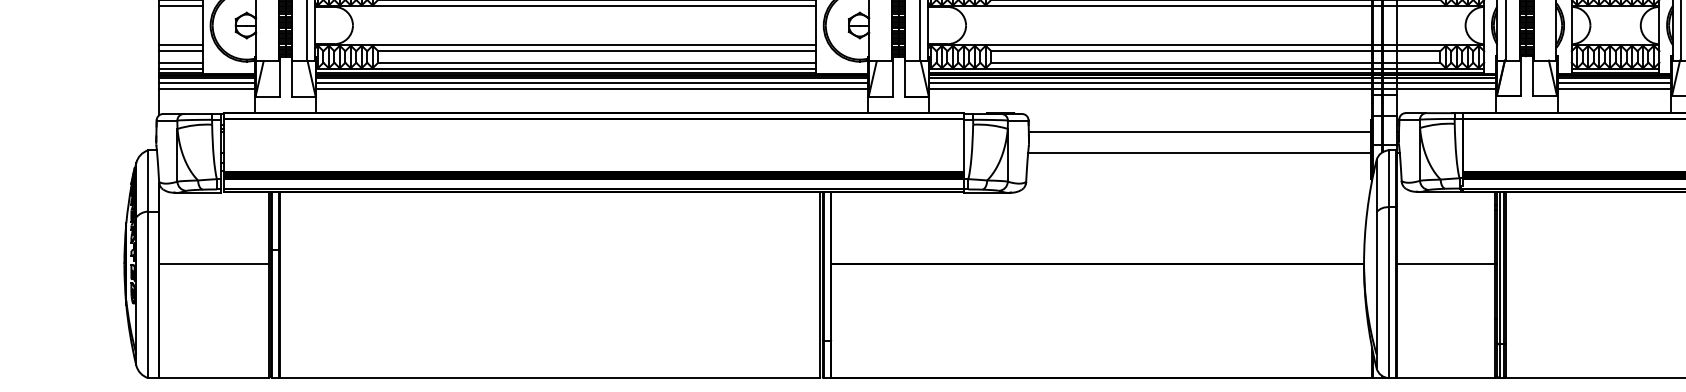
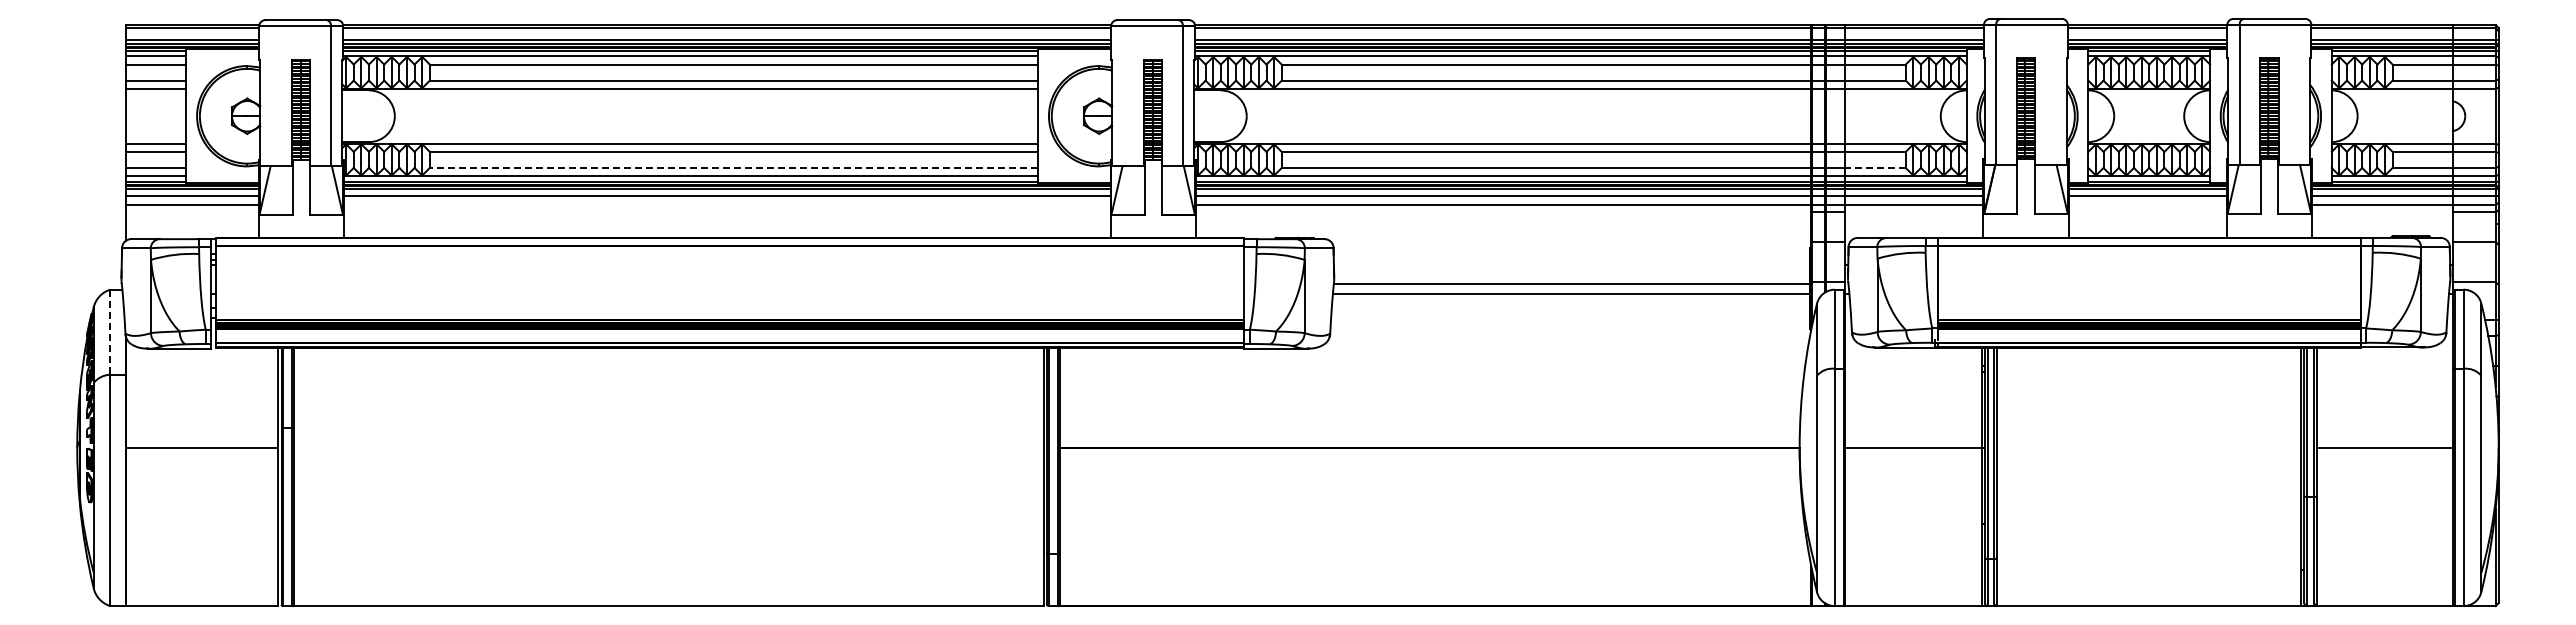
line: (596, 62) -> (733, 167), solid -> dashed
line: (1417, 63) -> (1874, 168), solid -> dashed
line: (591, 89) -> (726, 204), removed
line: (1614, 89) -> (2147, 204), removed
line: (1199, 132) -> (1571, 283), moved
line: (148, 181) -> (110, 332), solid -> dashed

